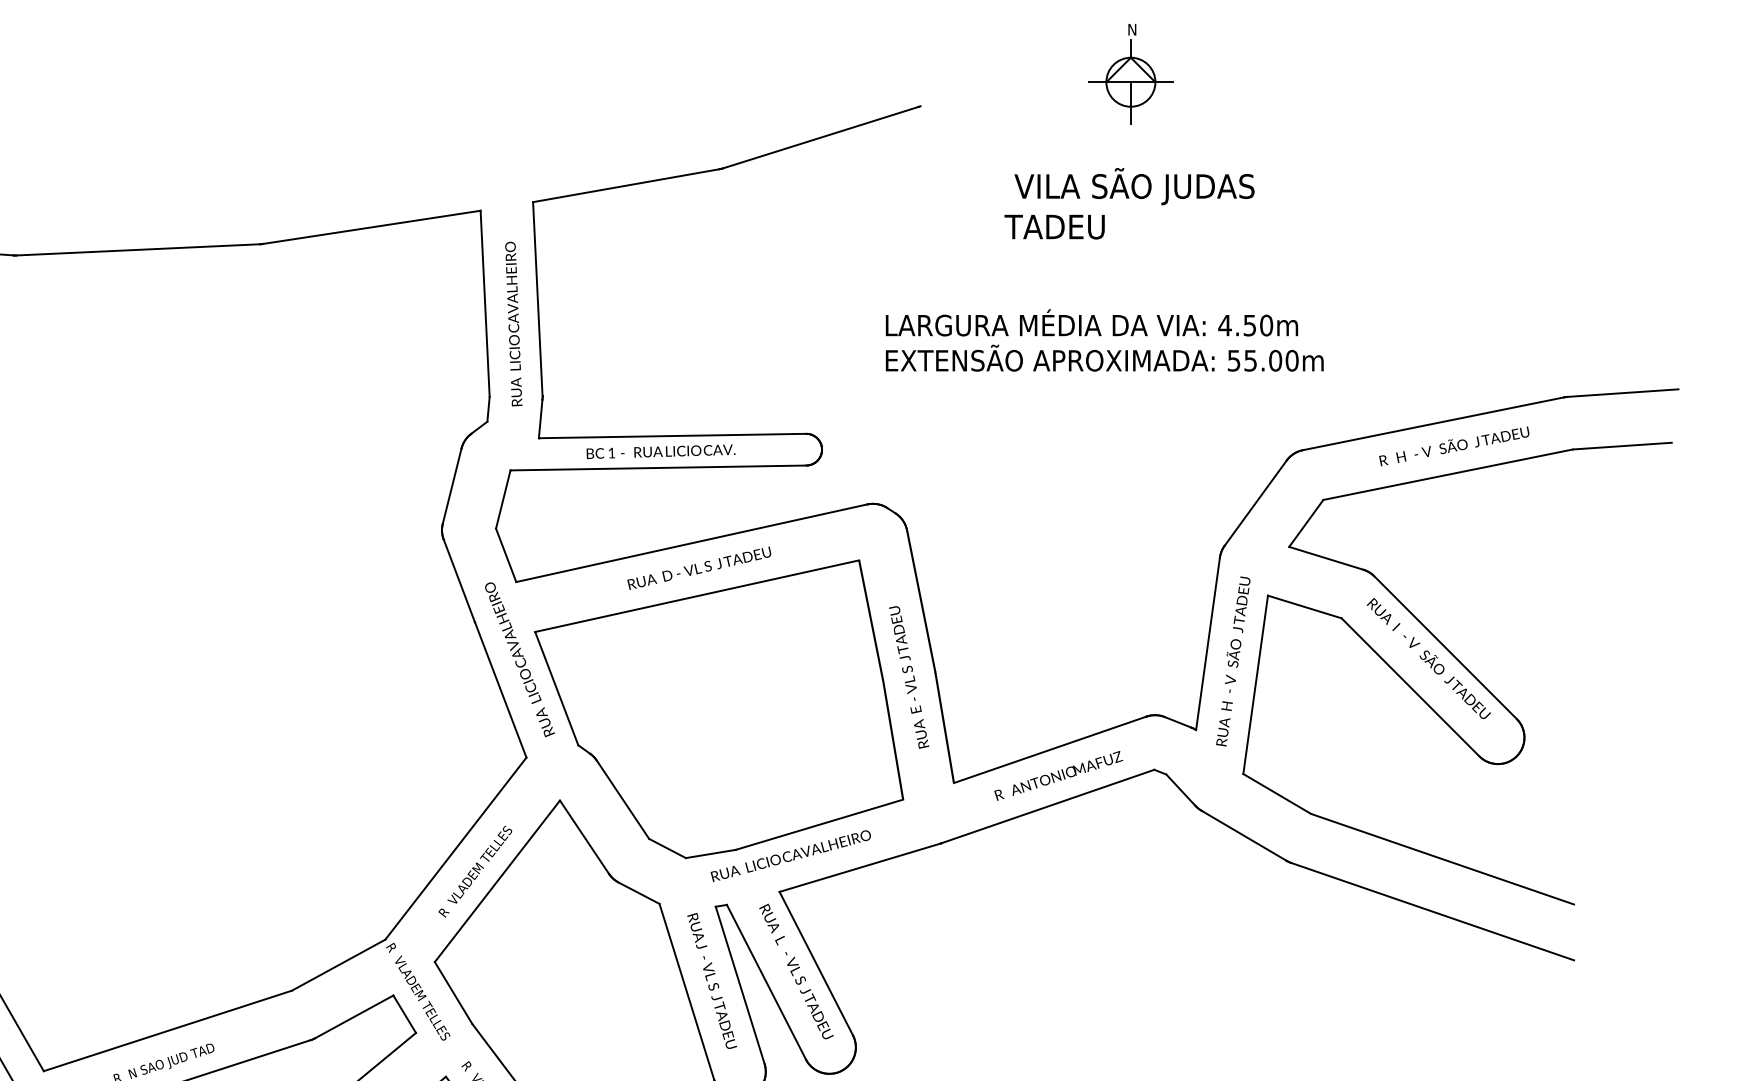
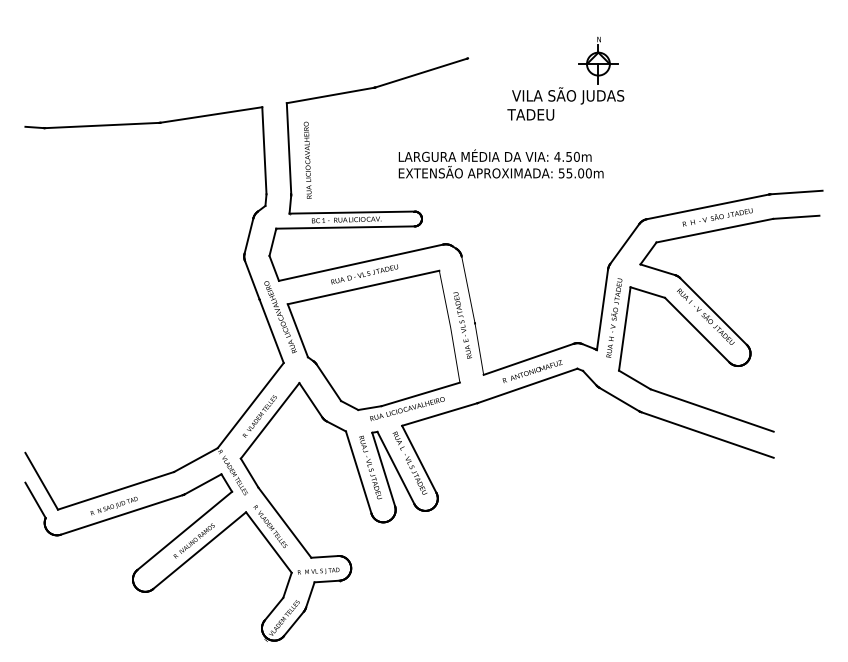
part: (1131, 74) -> (598, 60), moved
text: (513, 322) -> (307, 159), moved
text: (1103, 339) -> (500, 163), moved

